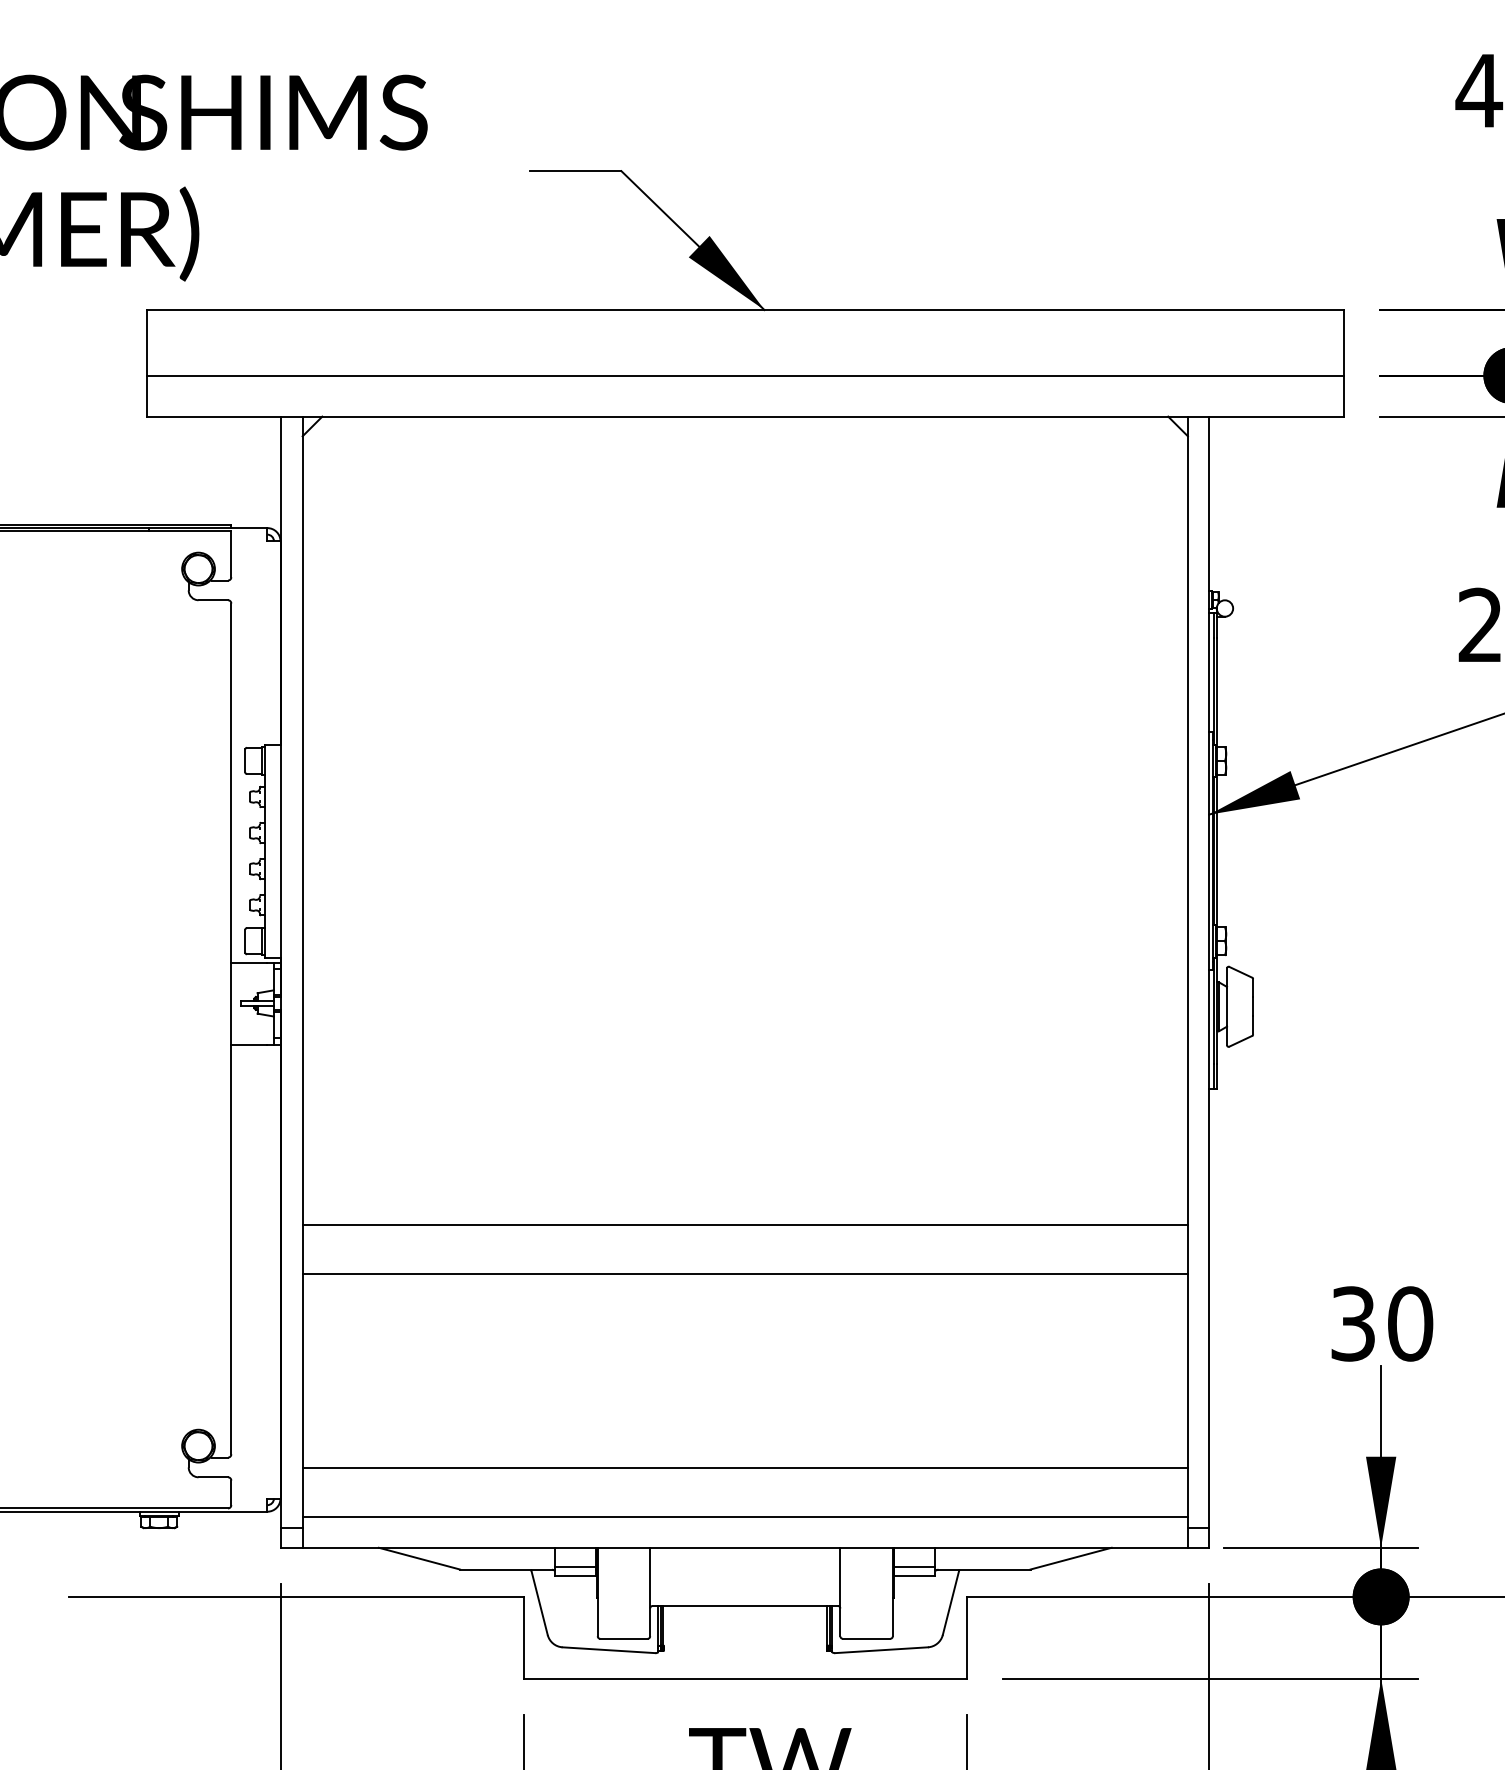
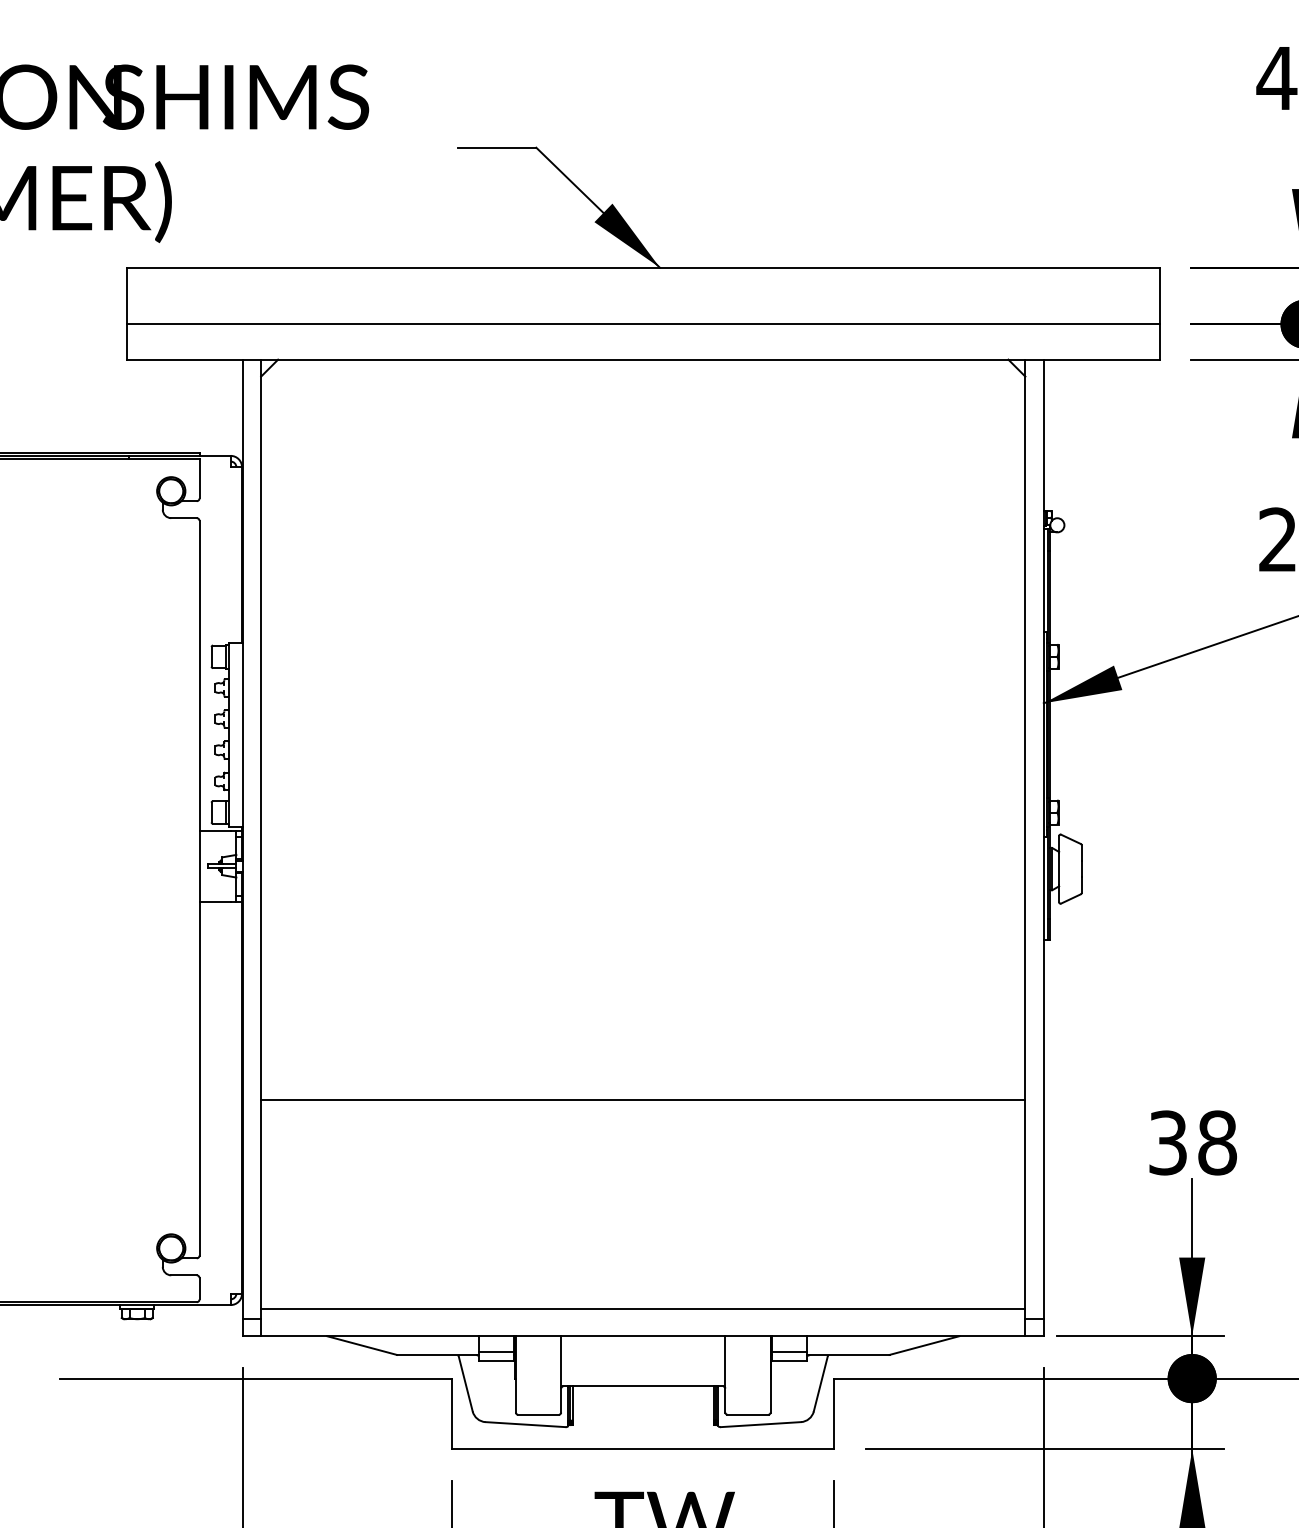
line: (744, 1225) -> (642, 1057), removed
text: (1410, 1323) -> (1217, 1142), 30 -> 38
line: (744, 1467) -> (642, 1266), removed

